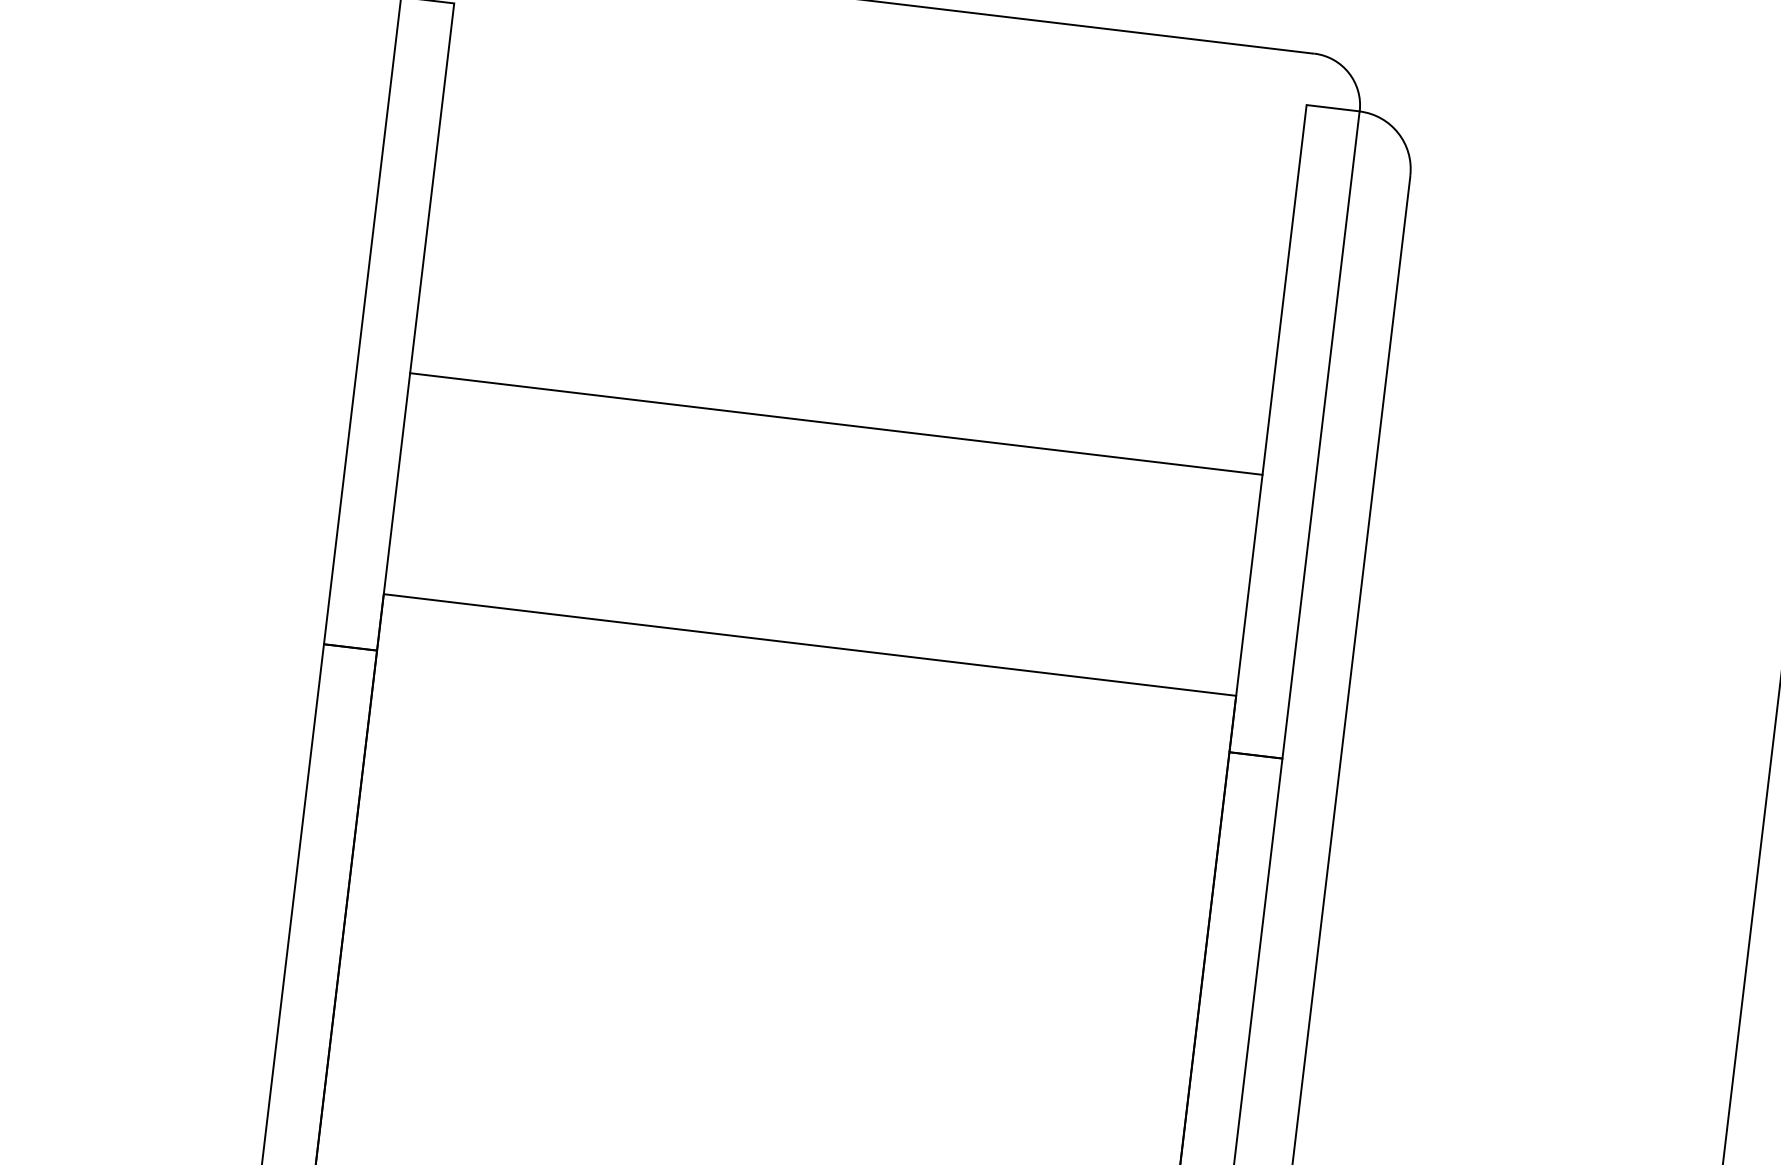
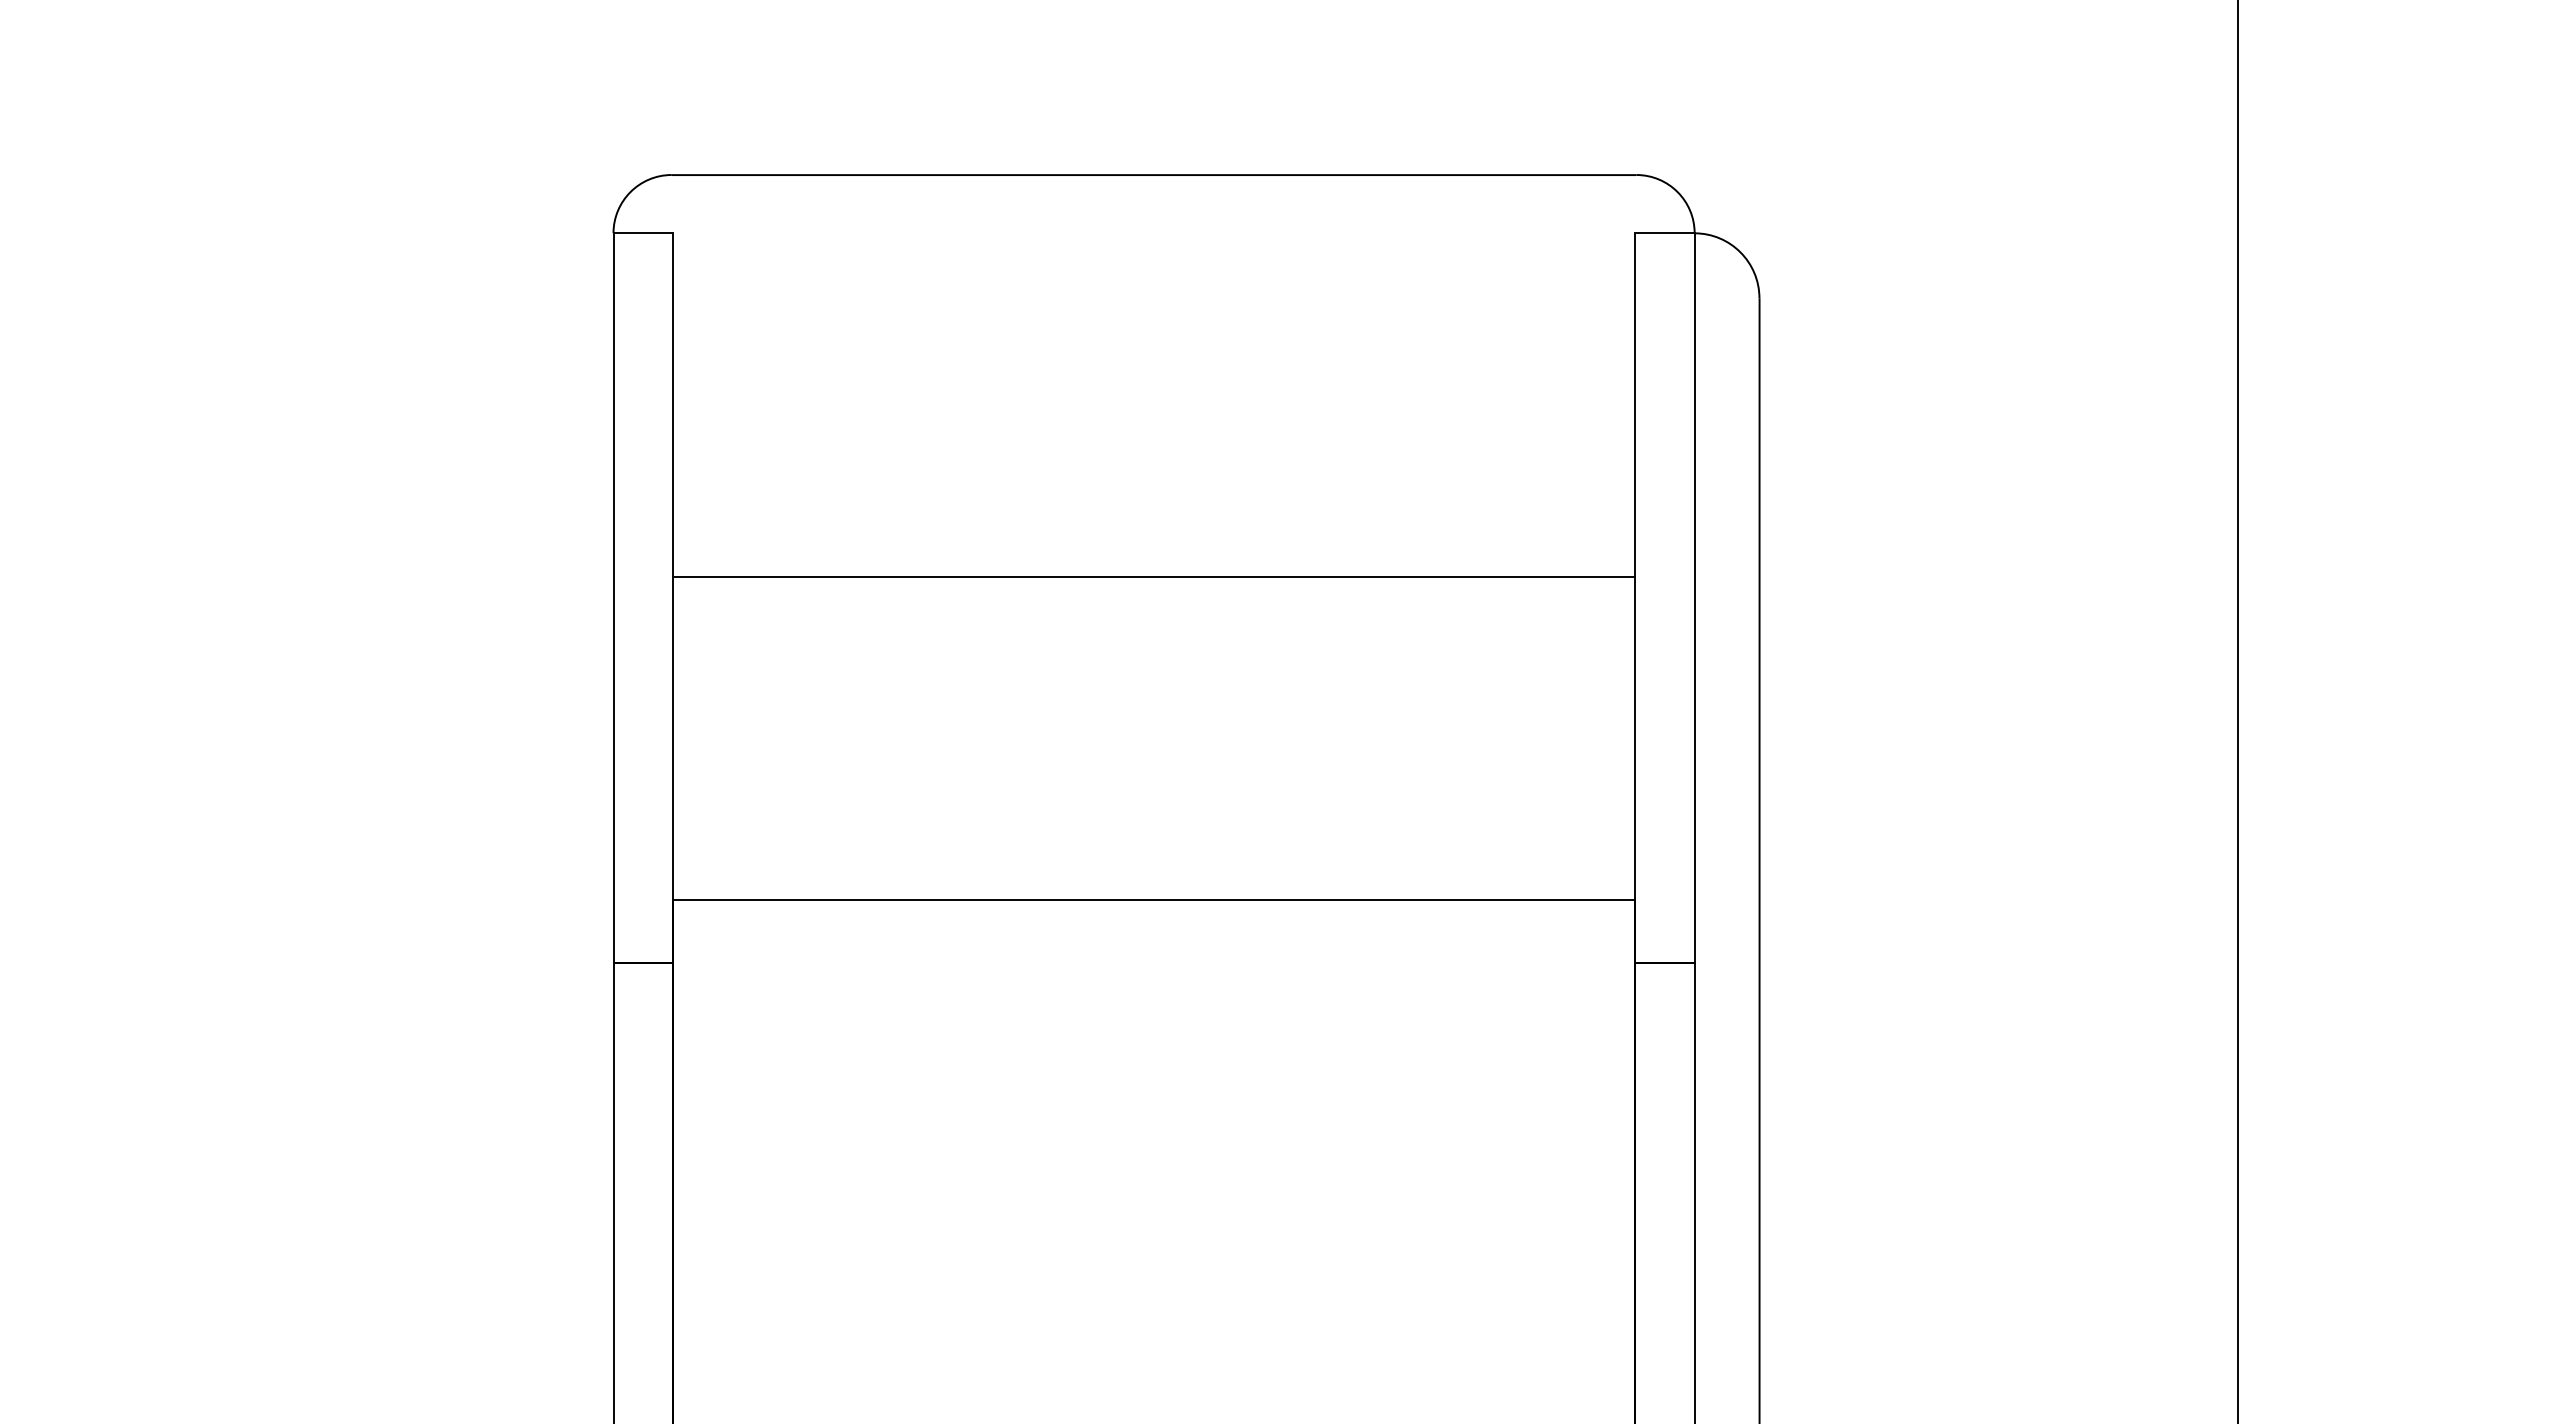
line: (835, 424) -> (1153, 577), moved

